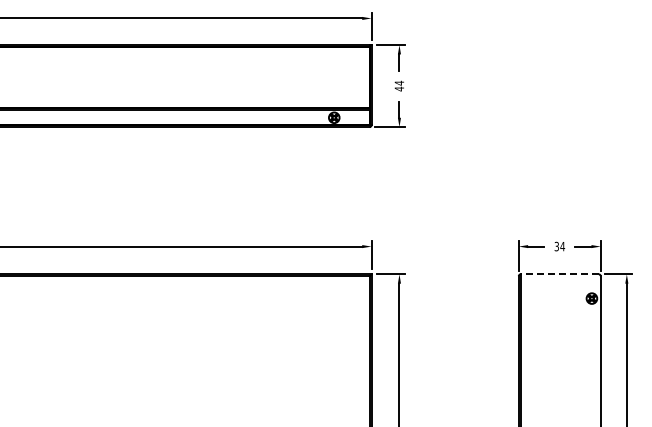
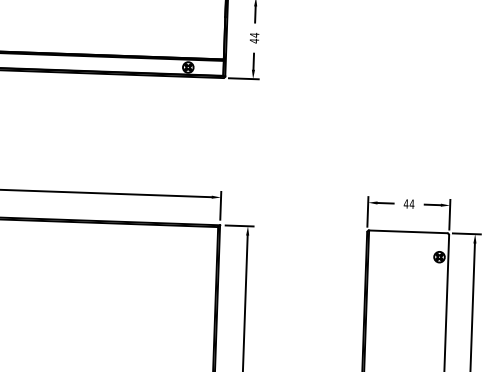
text: (556, 246) -> (405, 203), 34 -> 44
line: (559, 274) -> (407, 231), dashed -> solid

